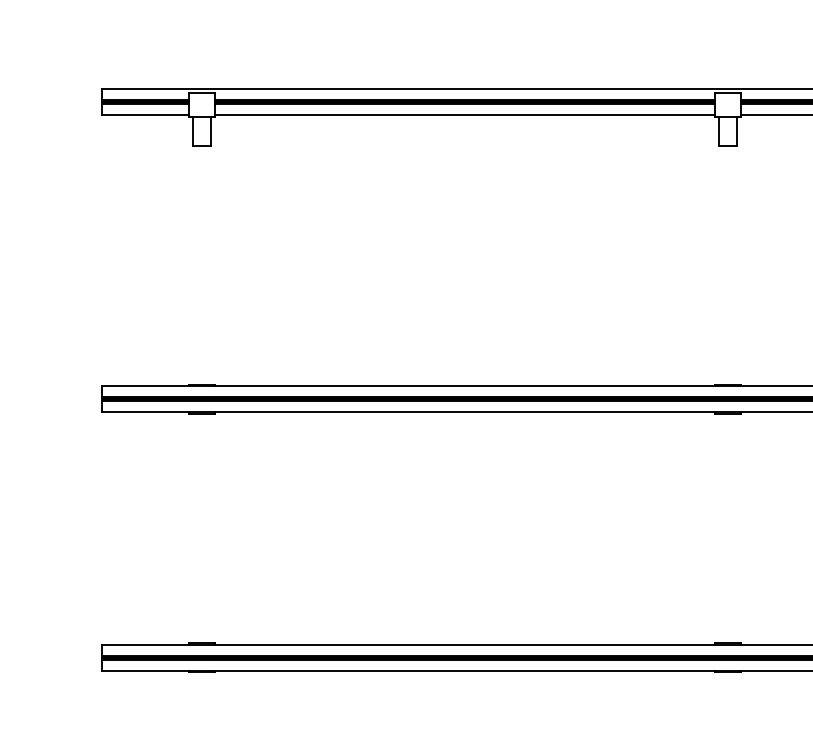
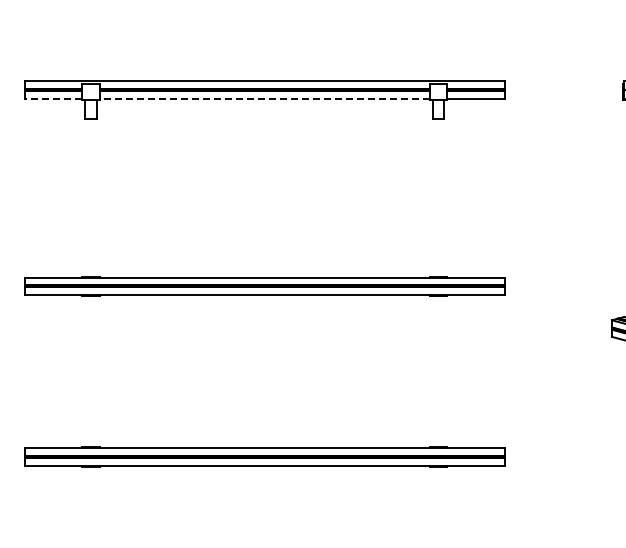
line: (144, 114) -> (53, 98), solid -> dashed
line: (464, 114) -> (264, 98), solid -> dashed

